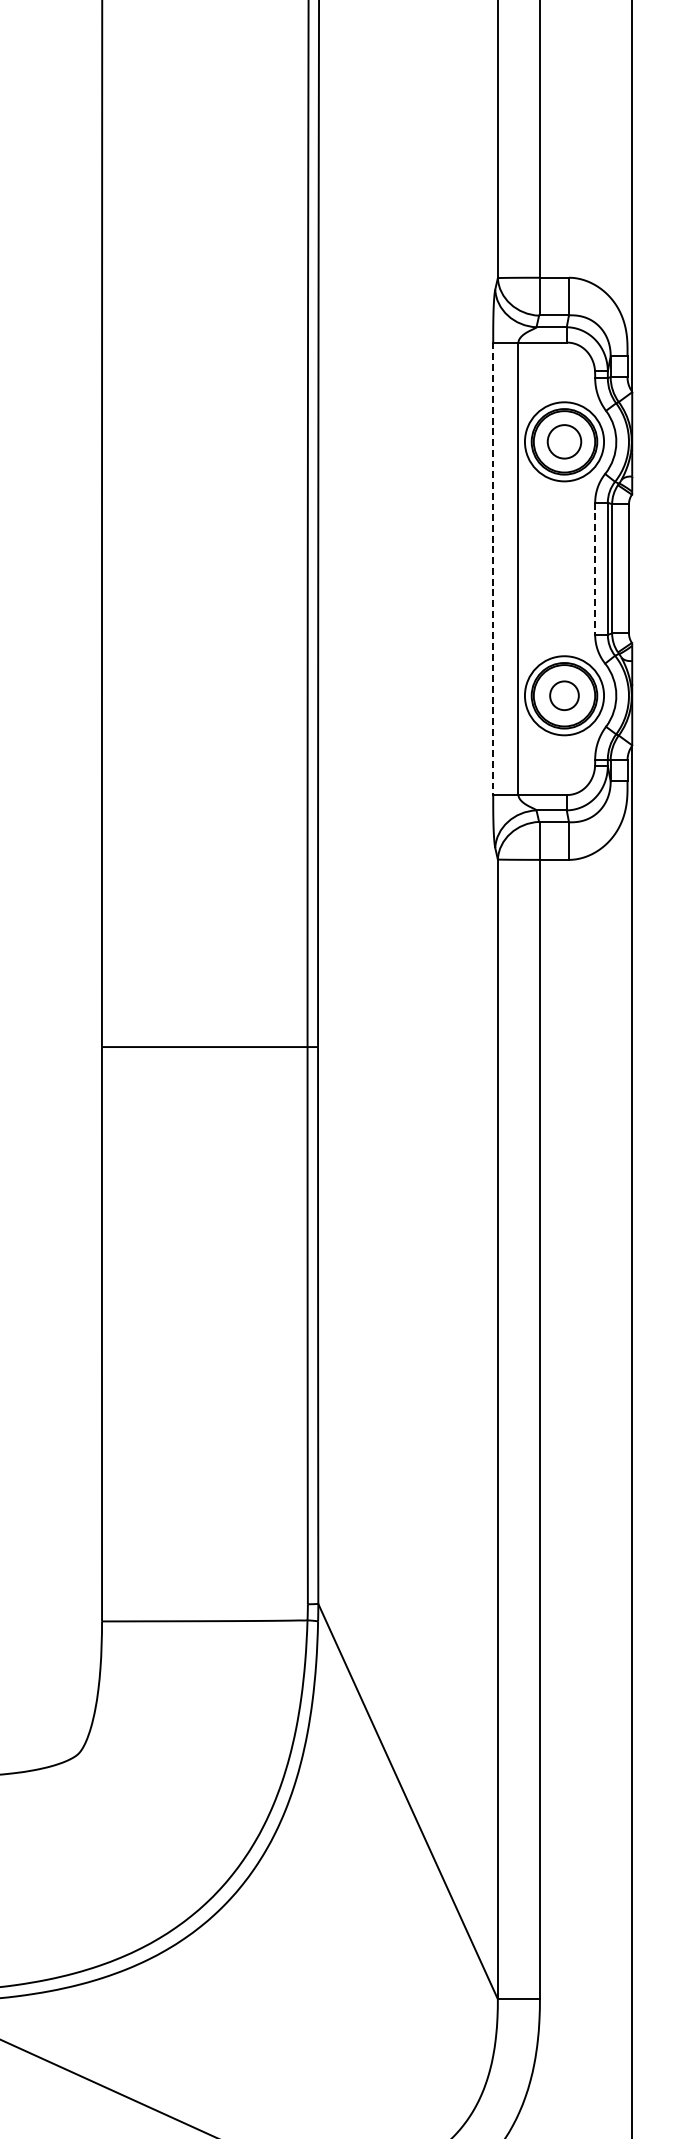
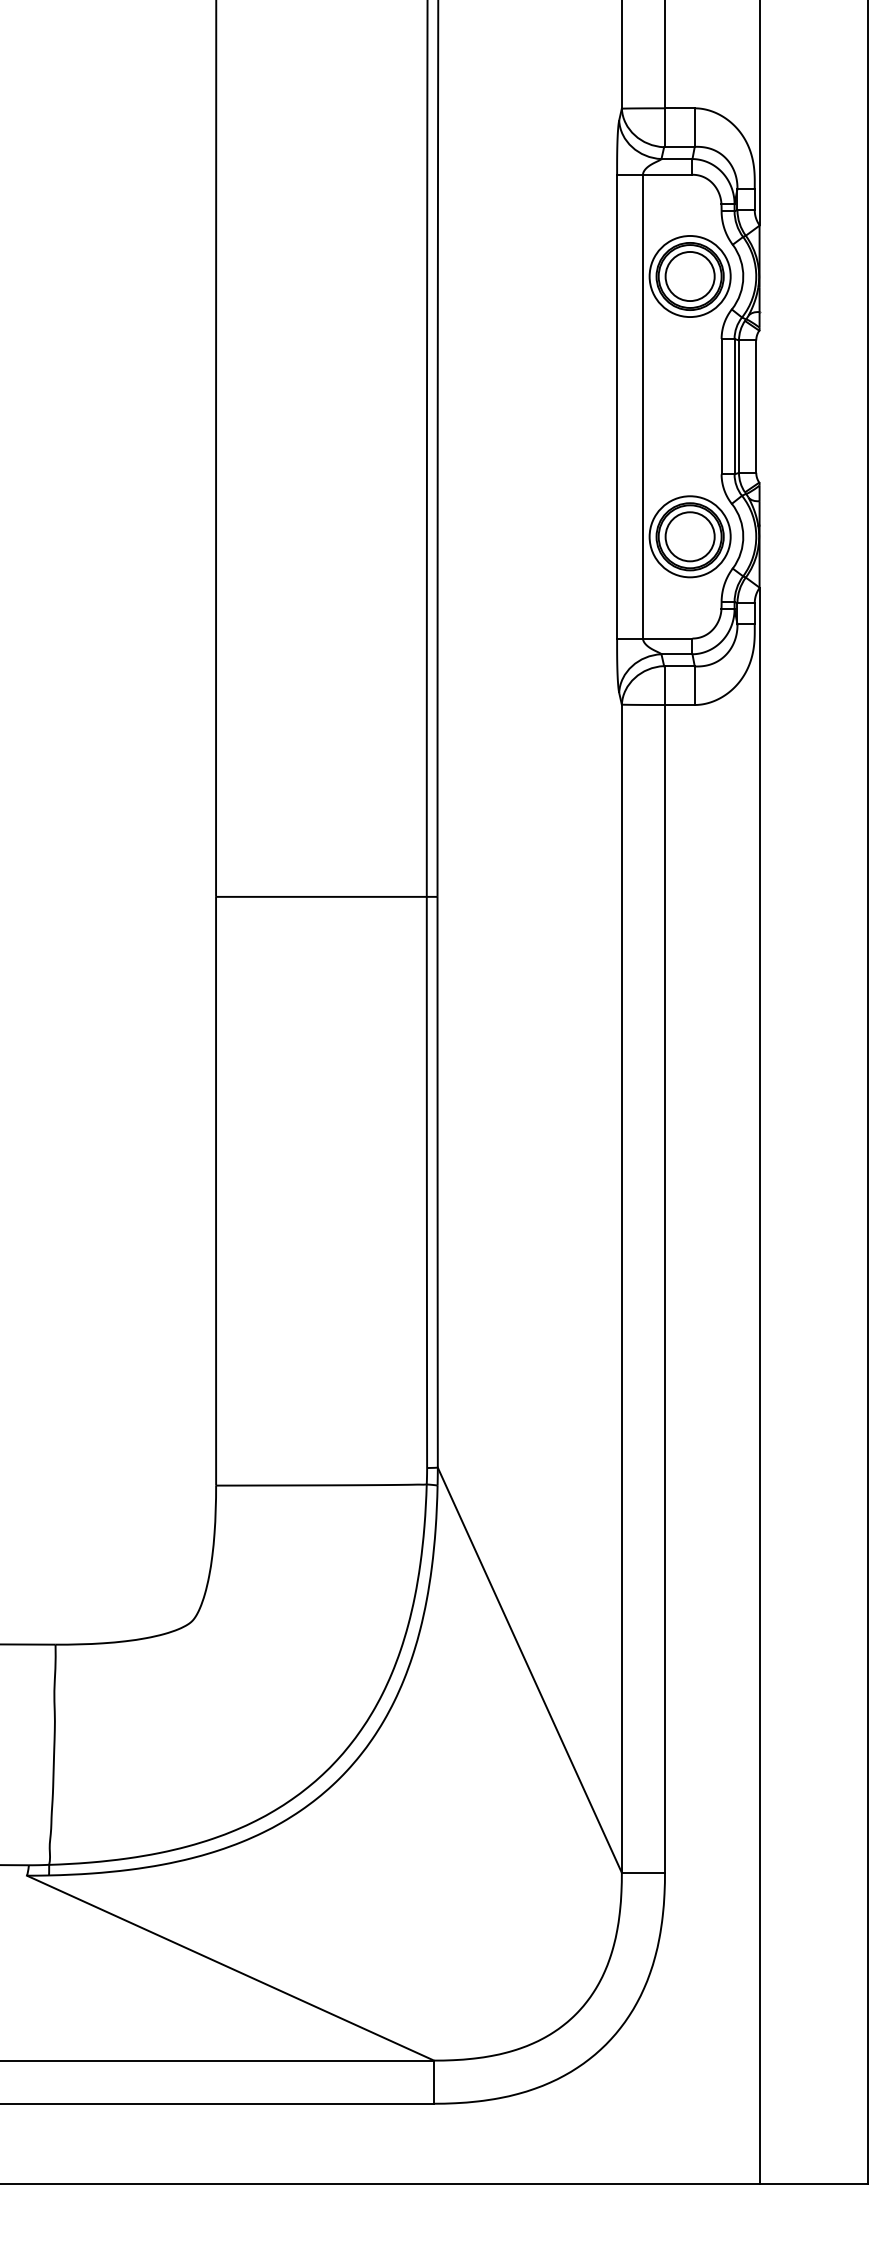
circle: (563, 441) -> (689, 276), size x1.43
line: (493, 568) -> (617, 406), dashed -> solid
line: (595, 568) -> (721, 406), dashed -> solid
circle: (563, 695) -> (689, 536), size x1.67

